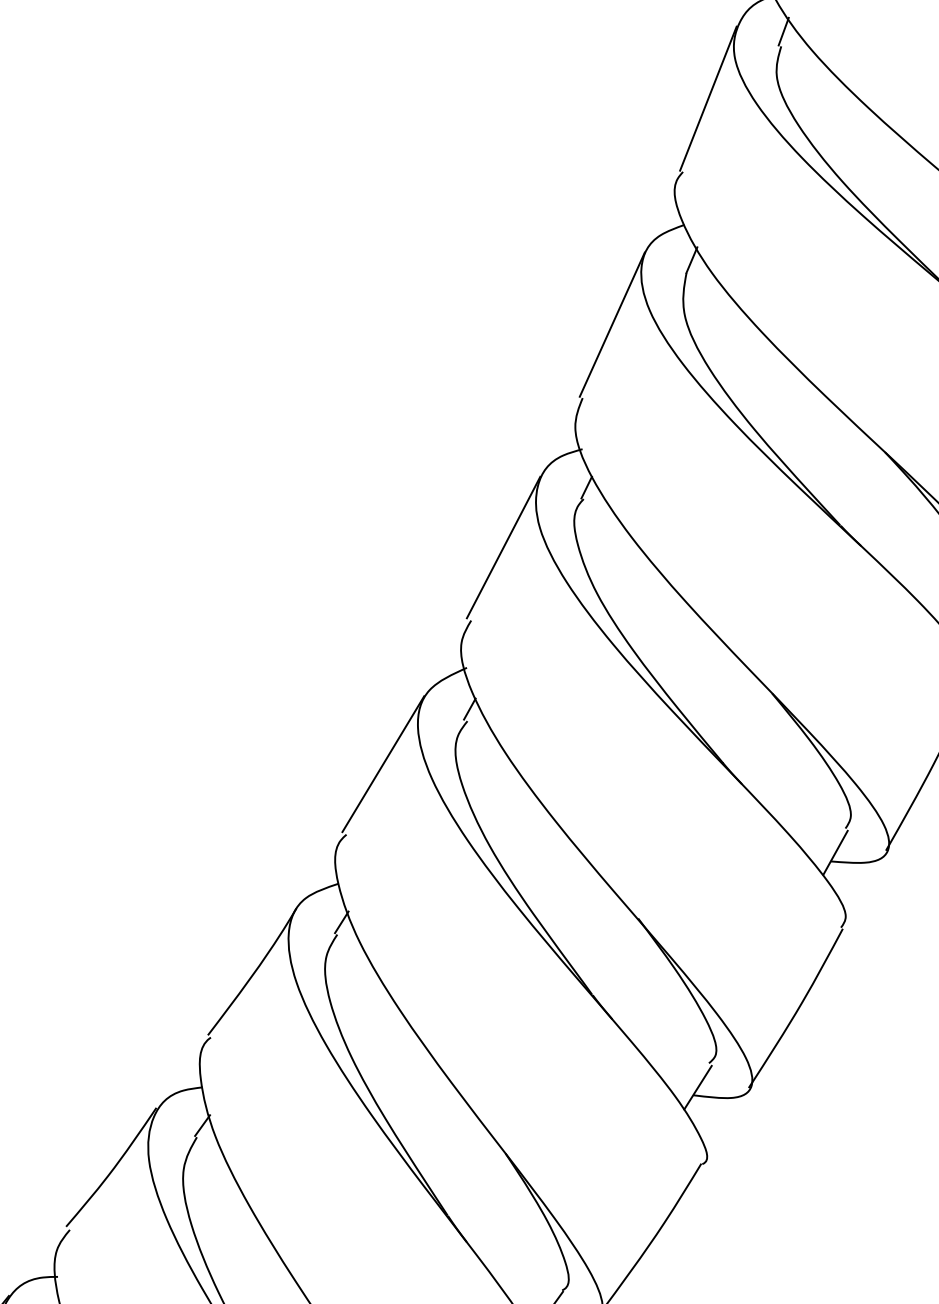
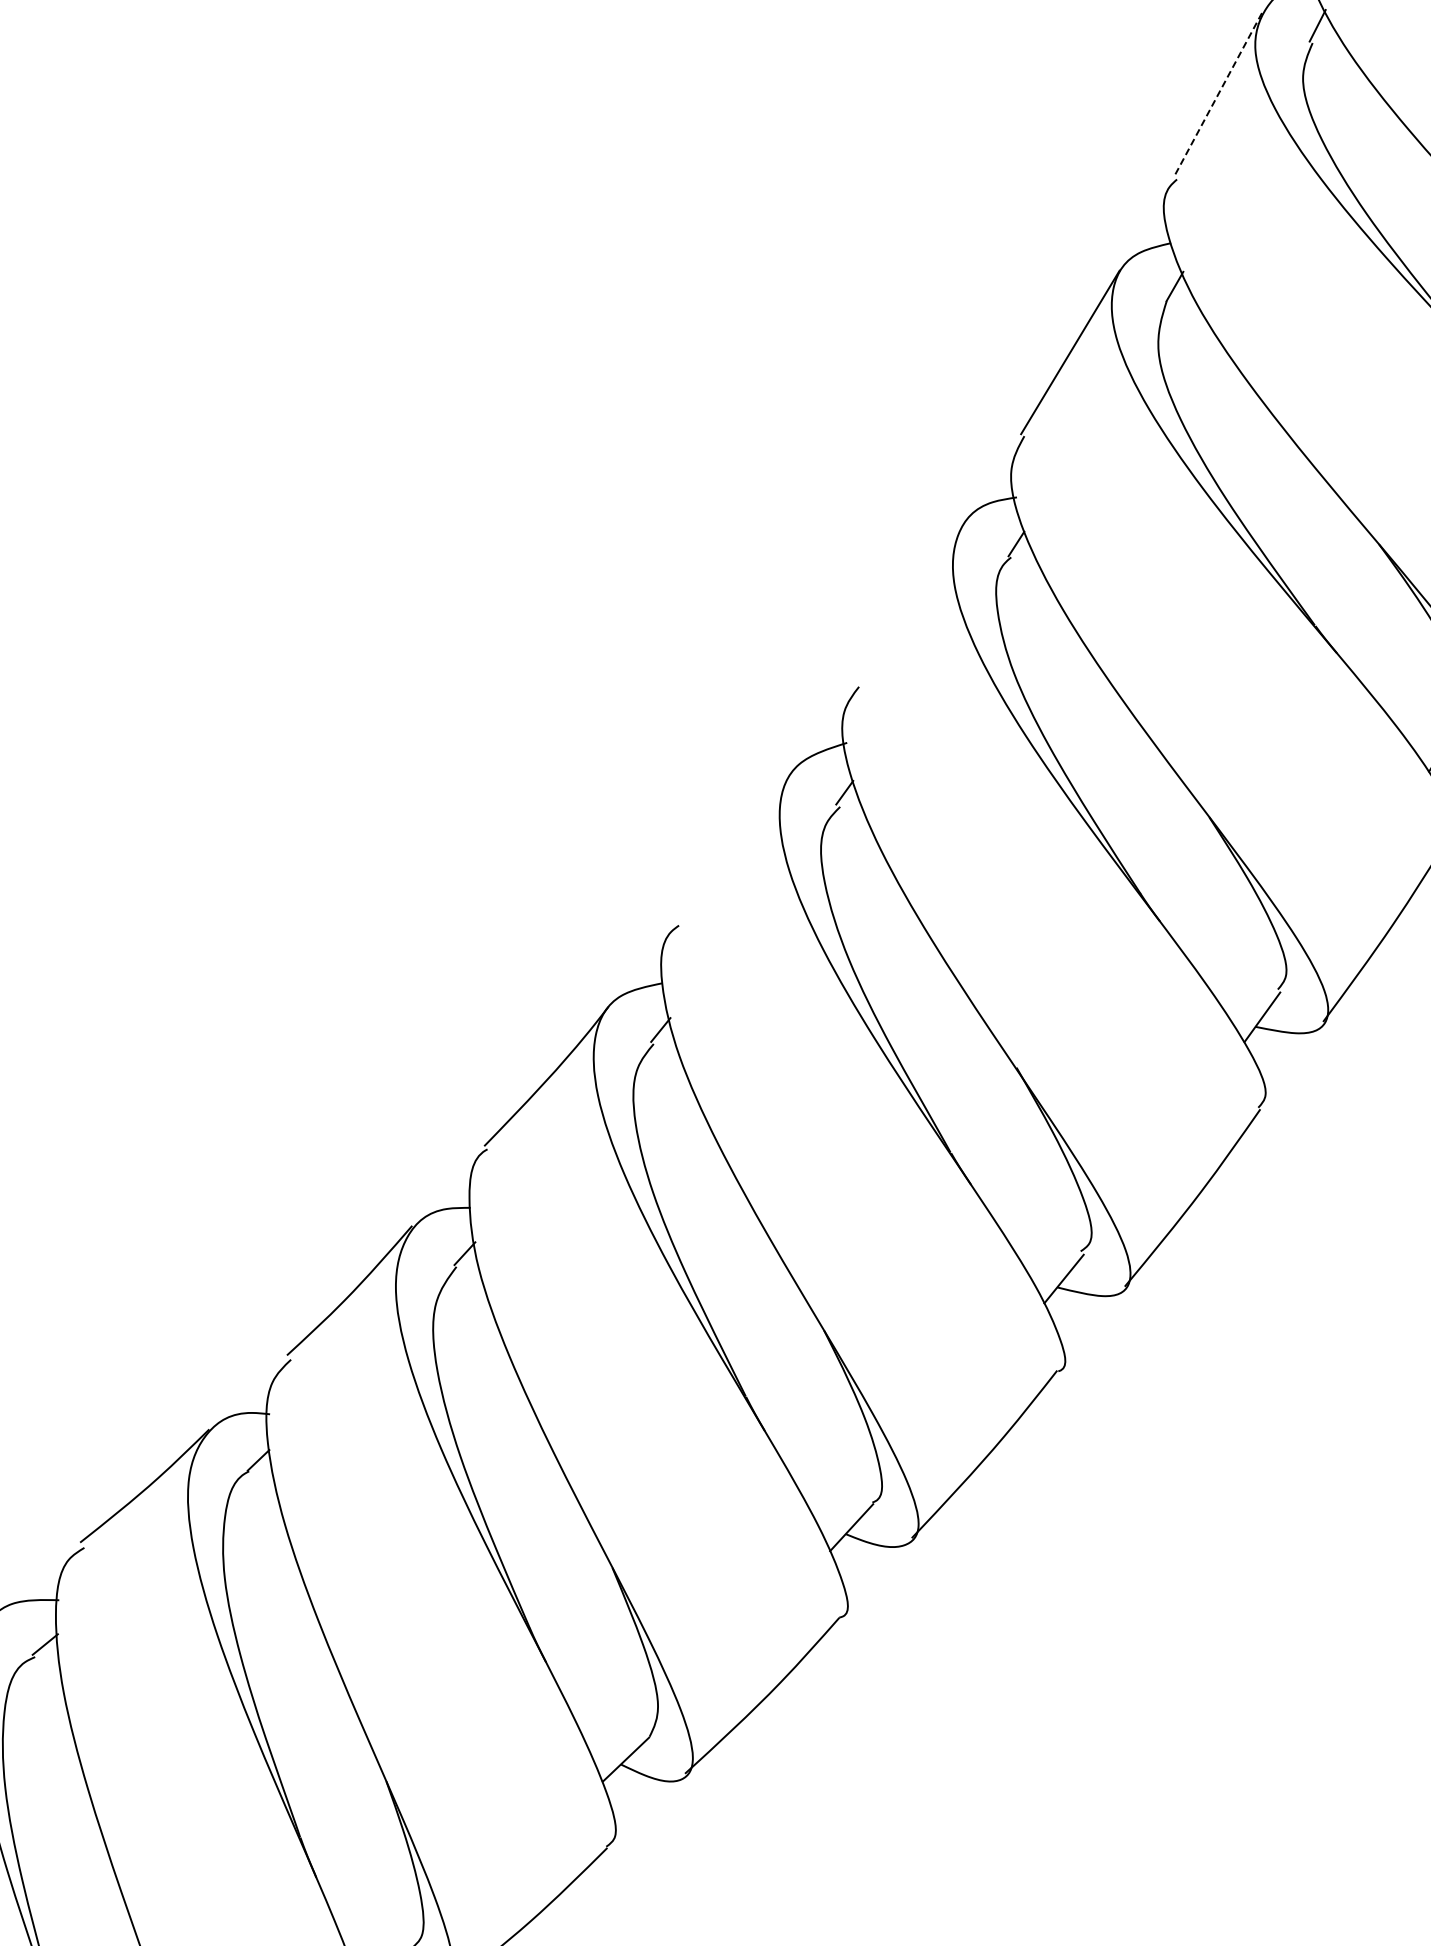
line: (708, 98) -> (1217, 95), solid -> dashed
line: (503, 547) -> (908, 603), removed
line: (382, 763) -> (732, 845), removed

